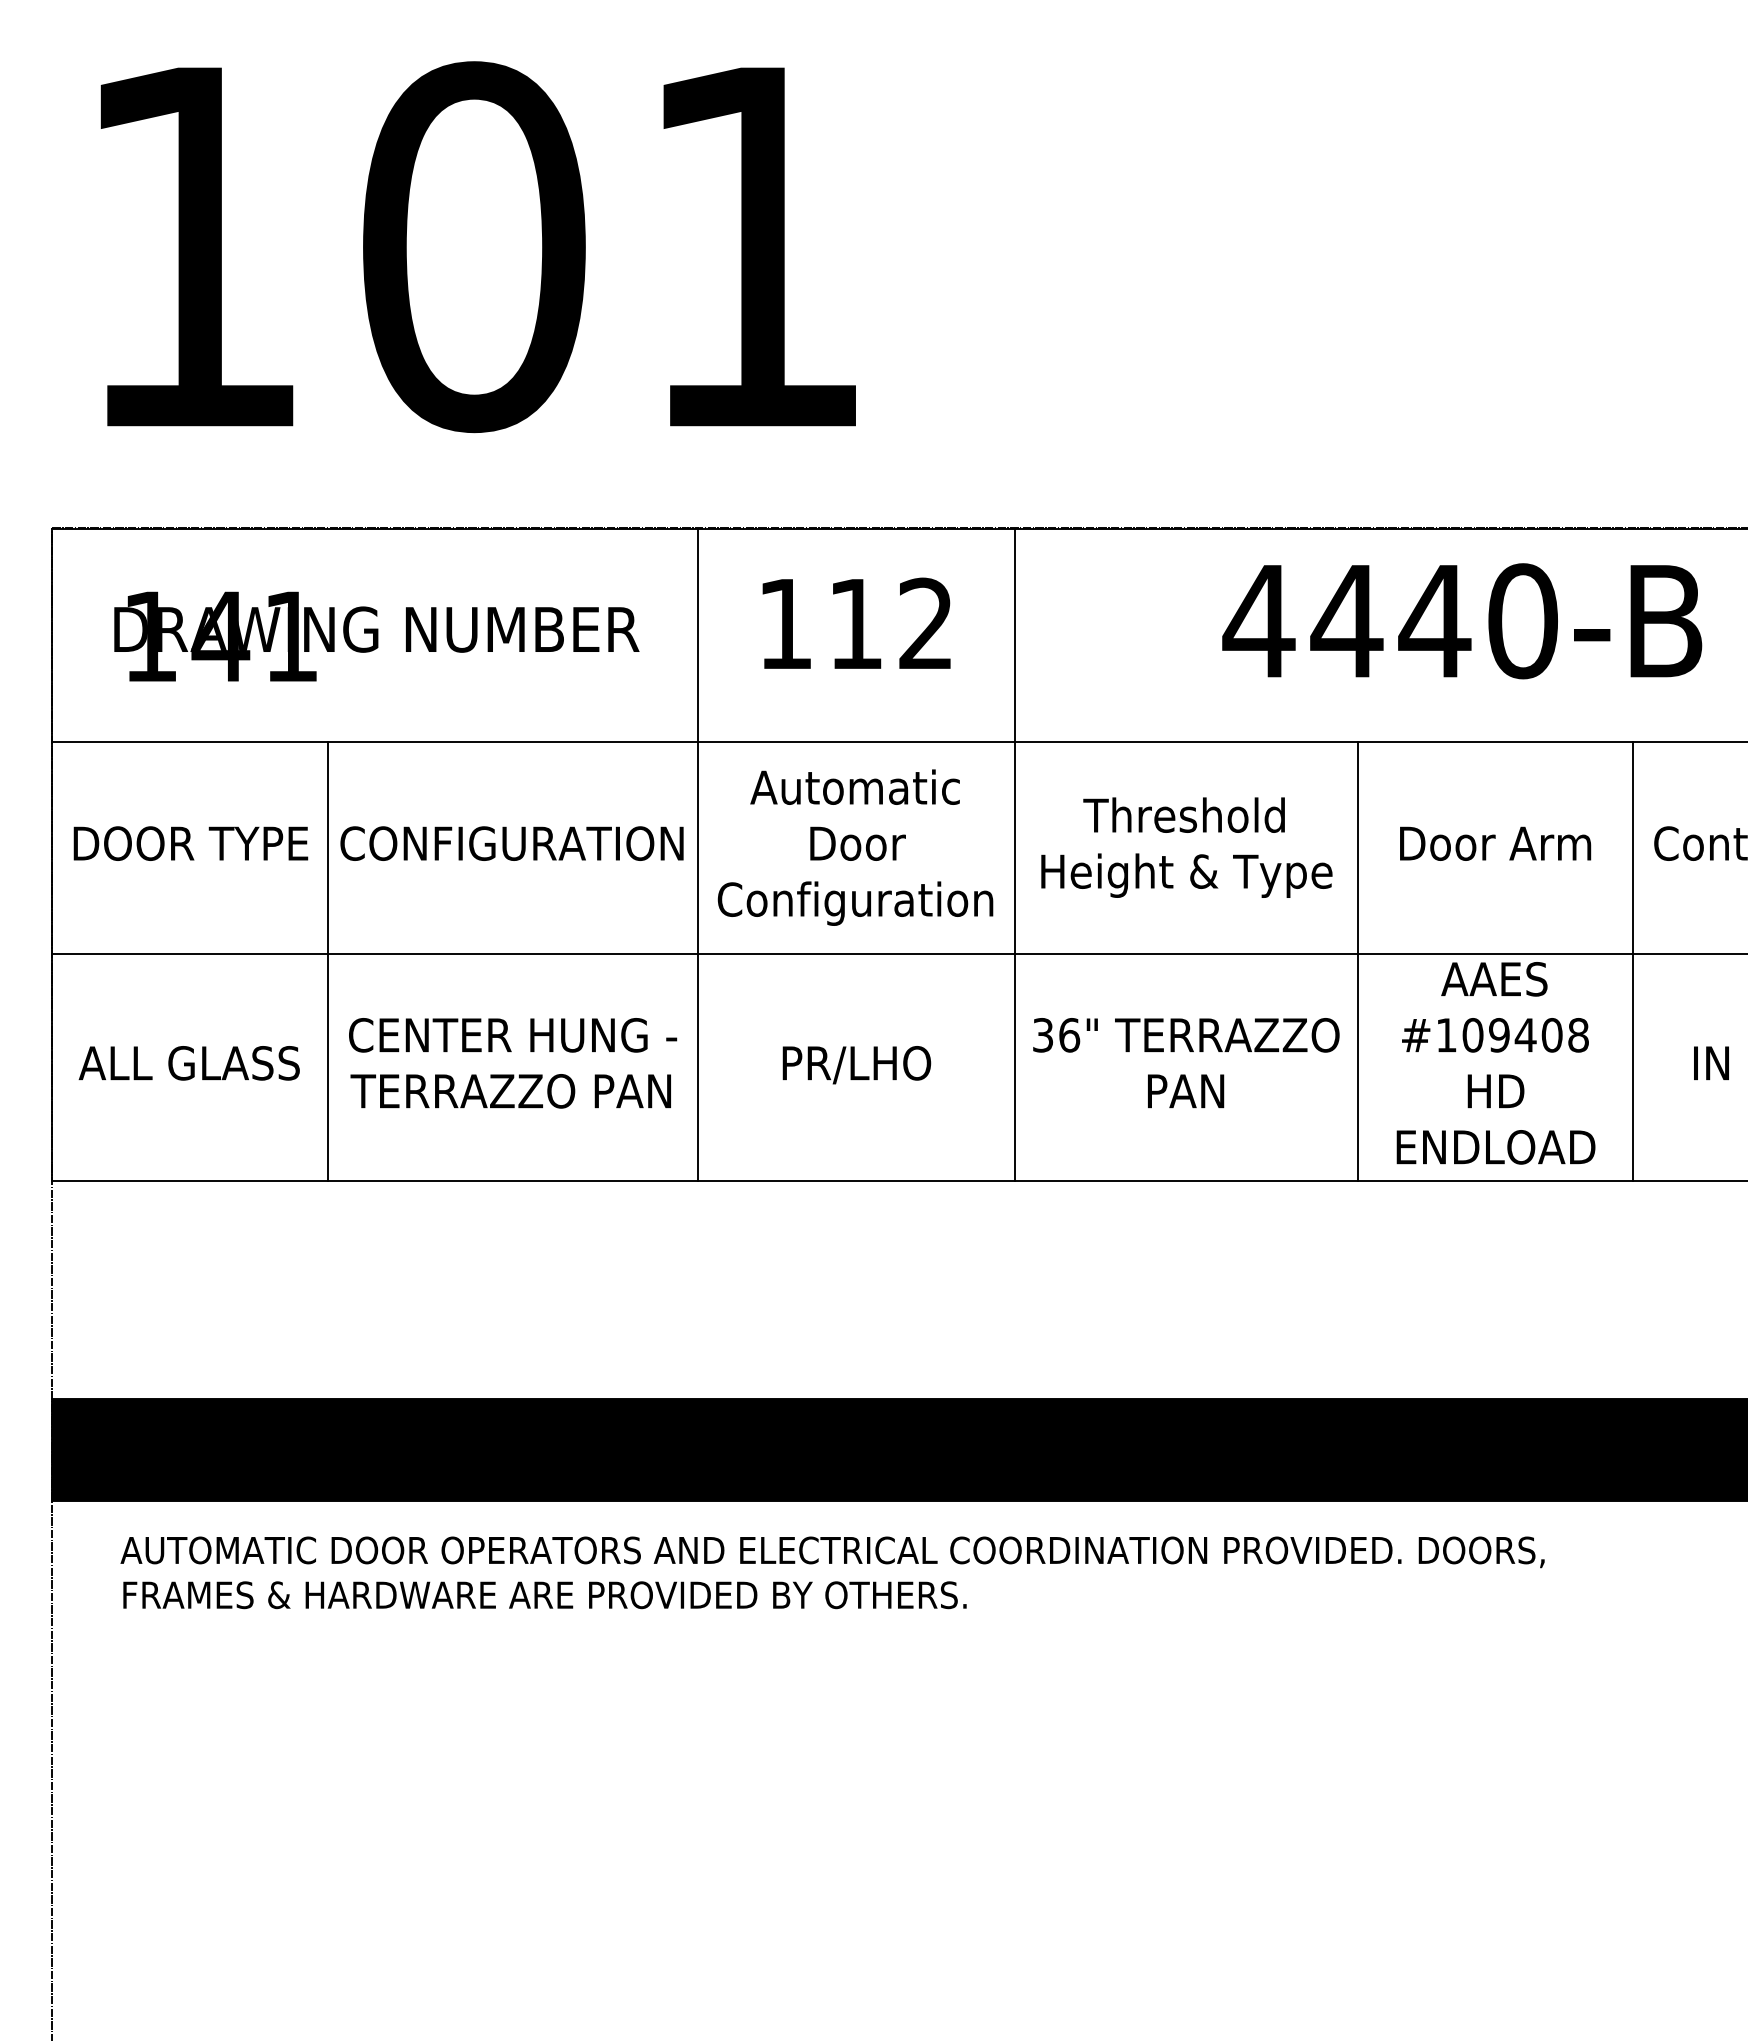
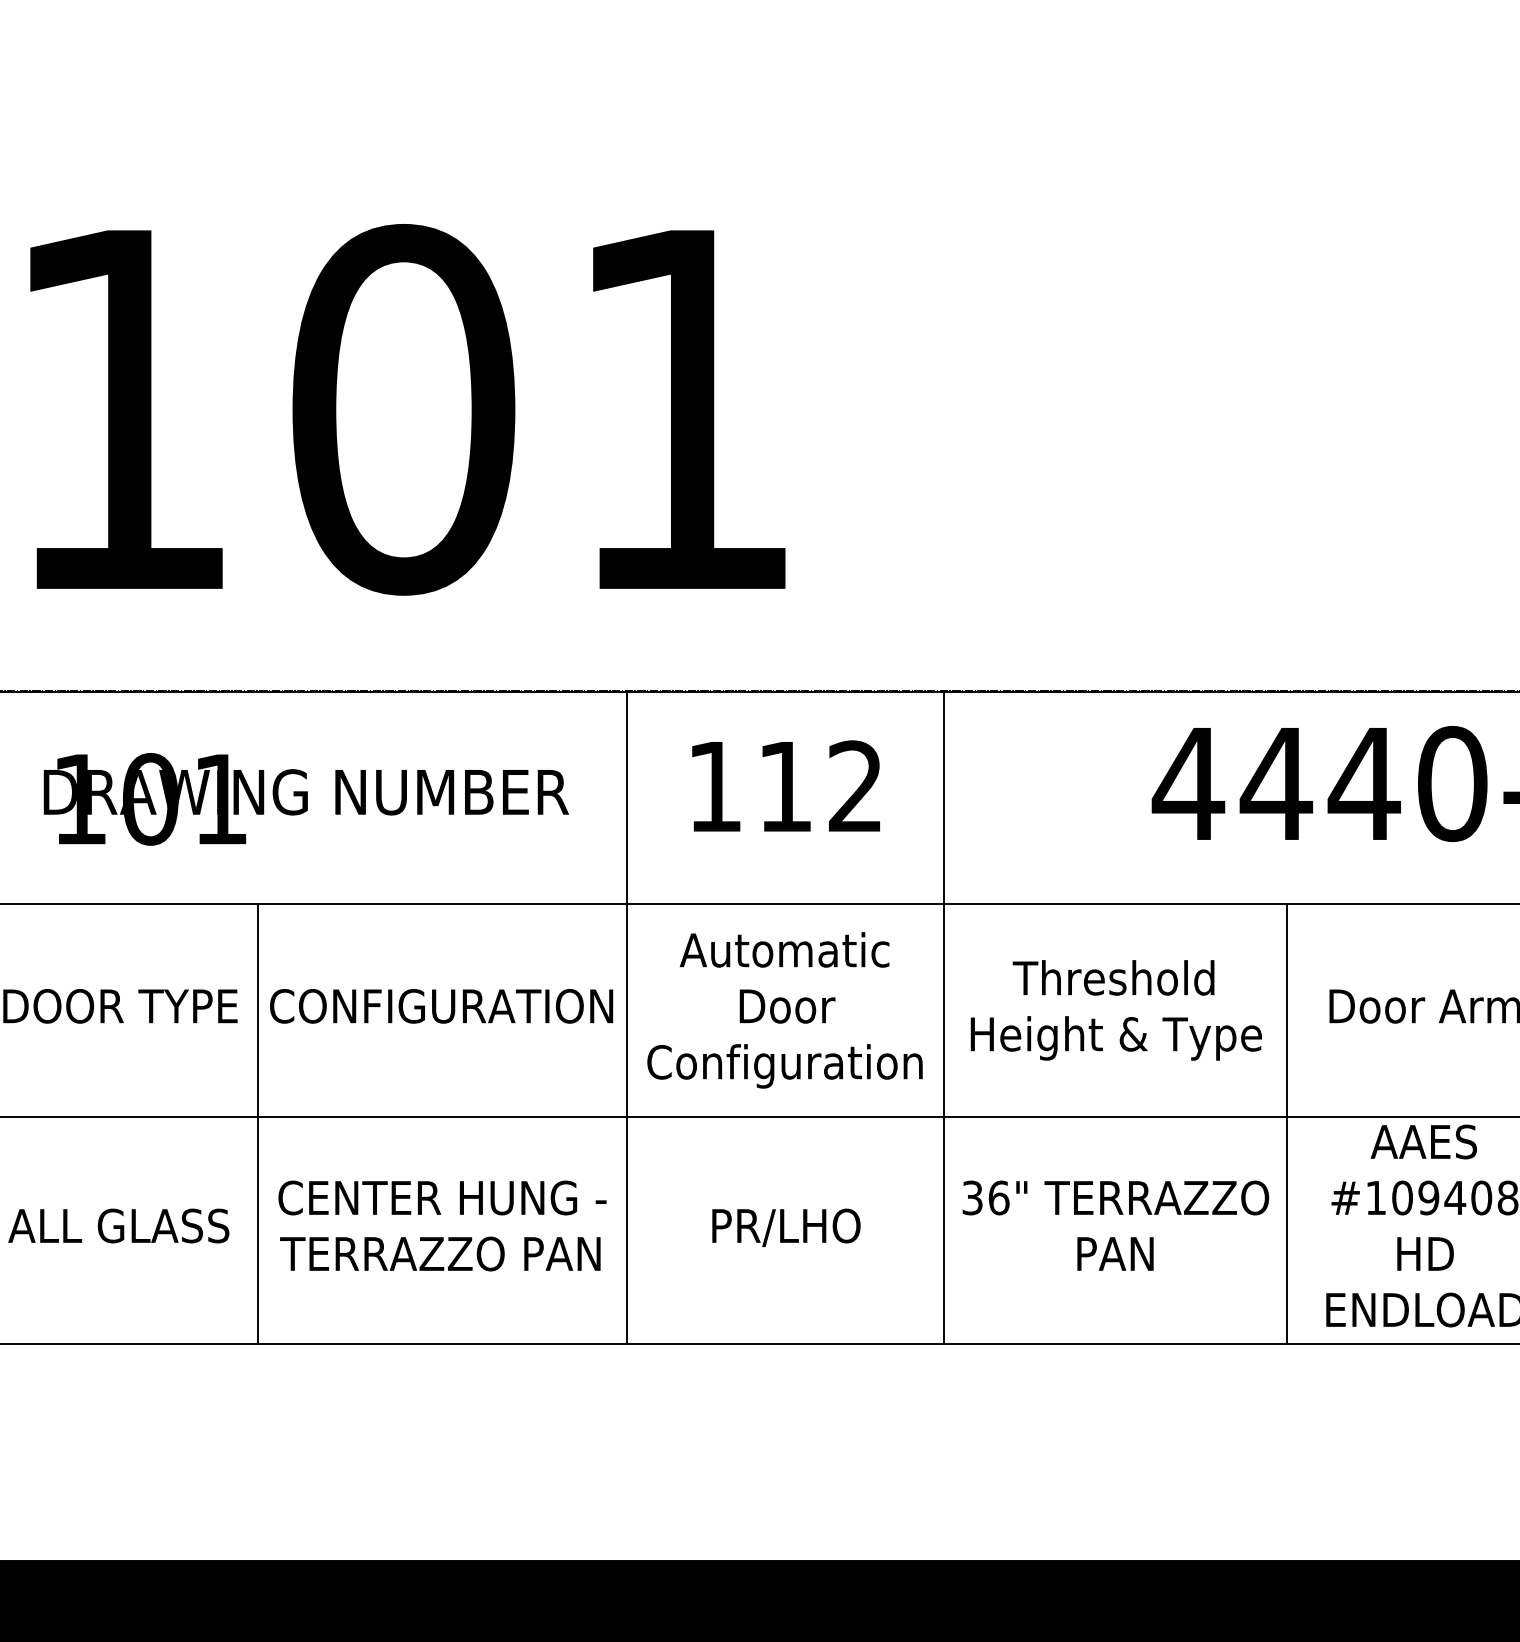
text: (220, 636) -> (150, 799), 141 -> 101

